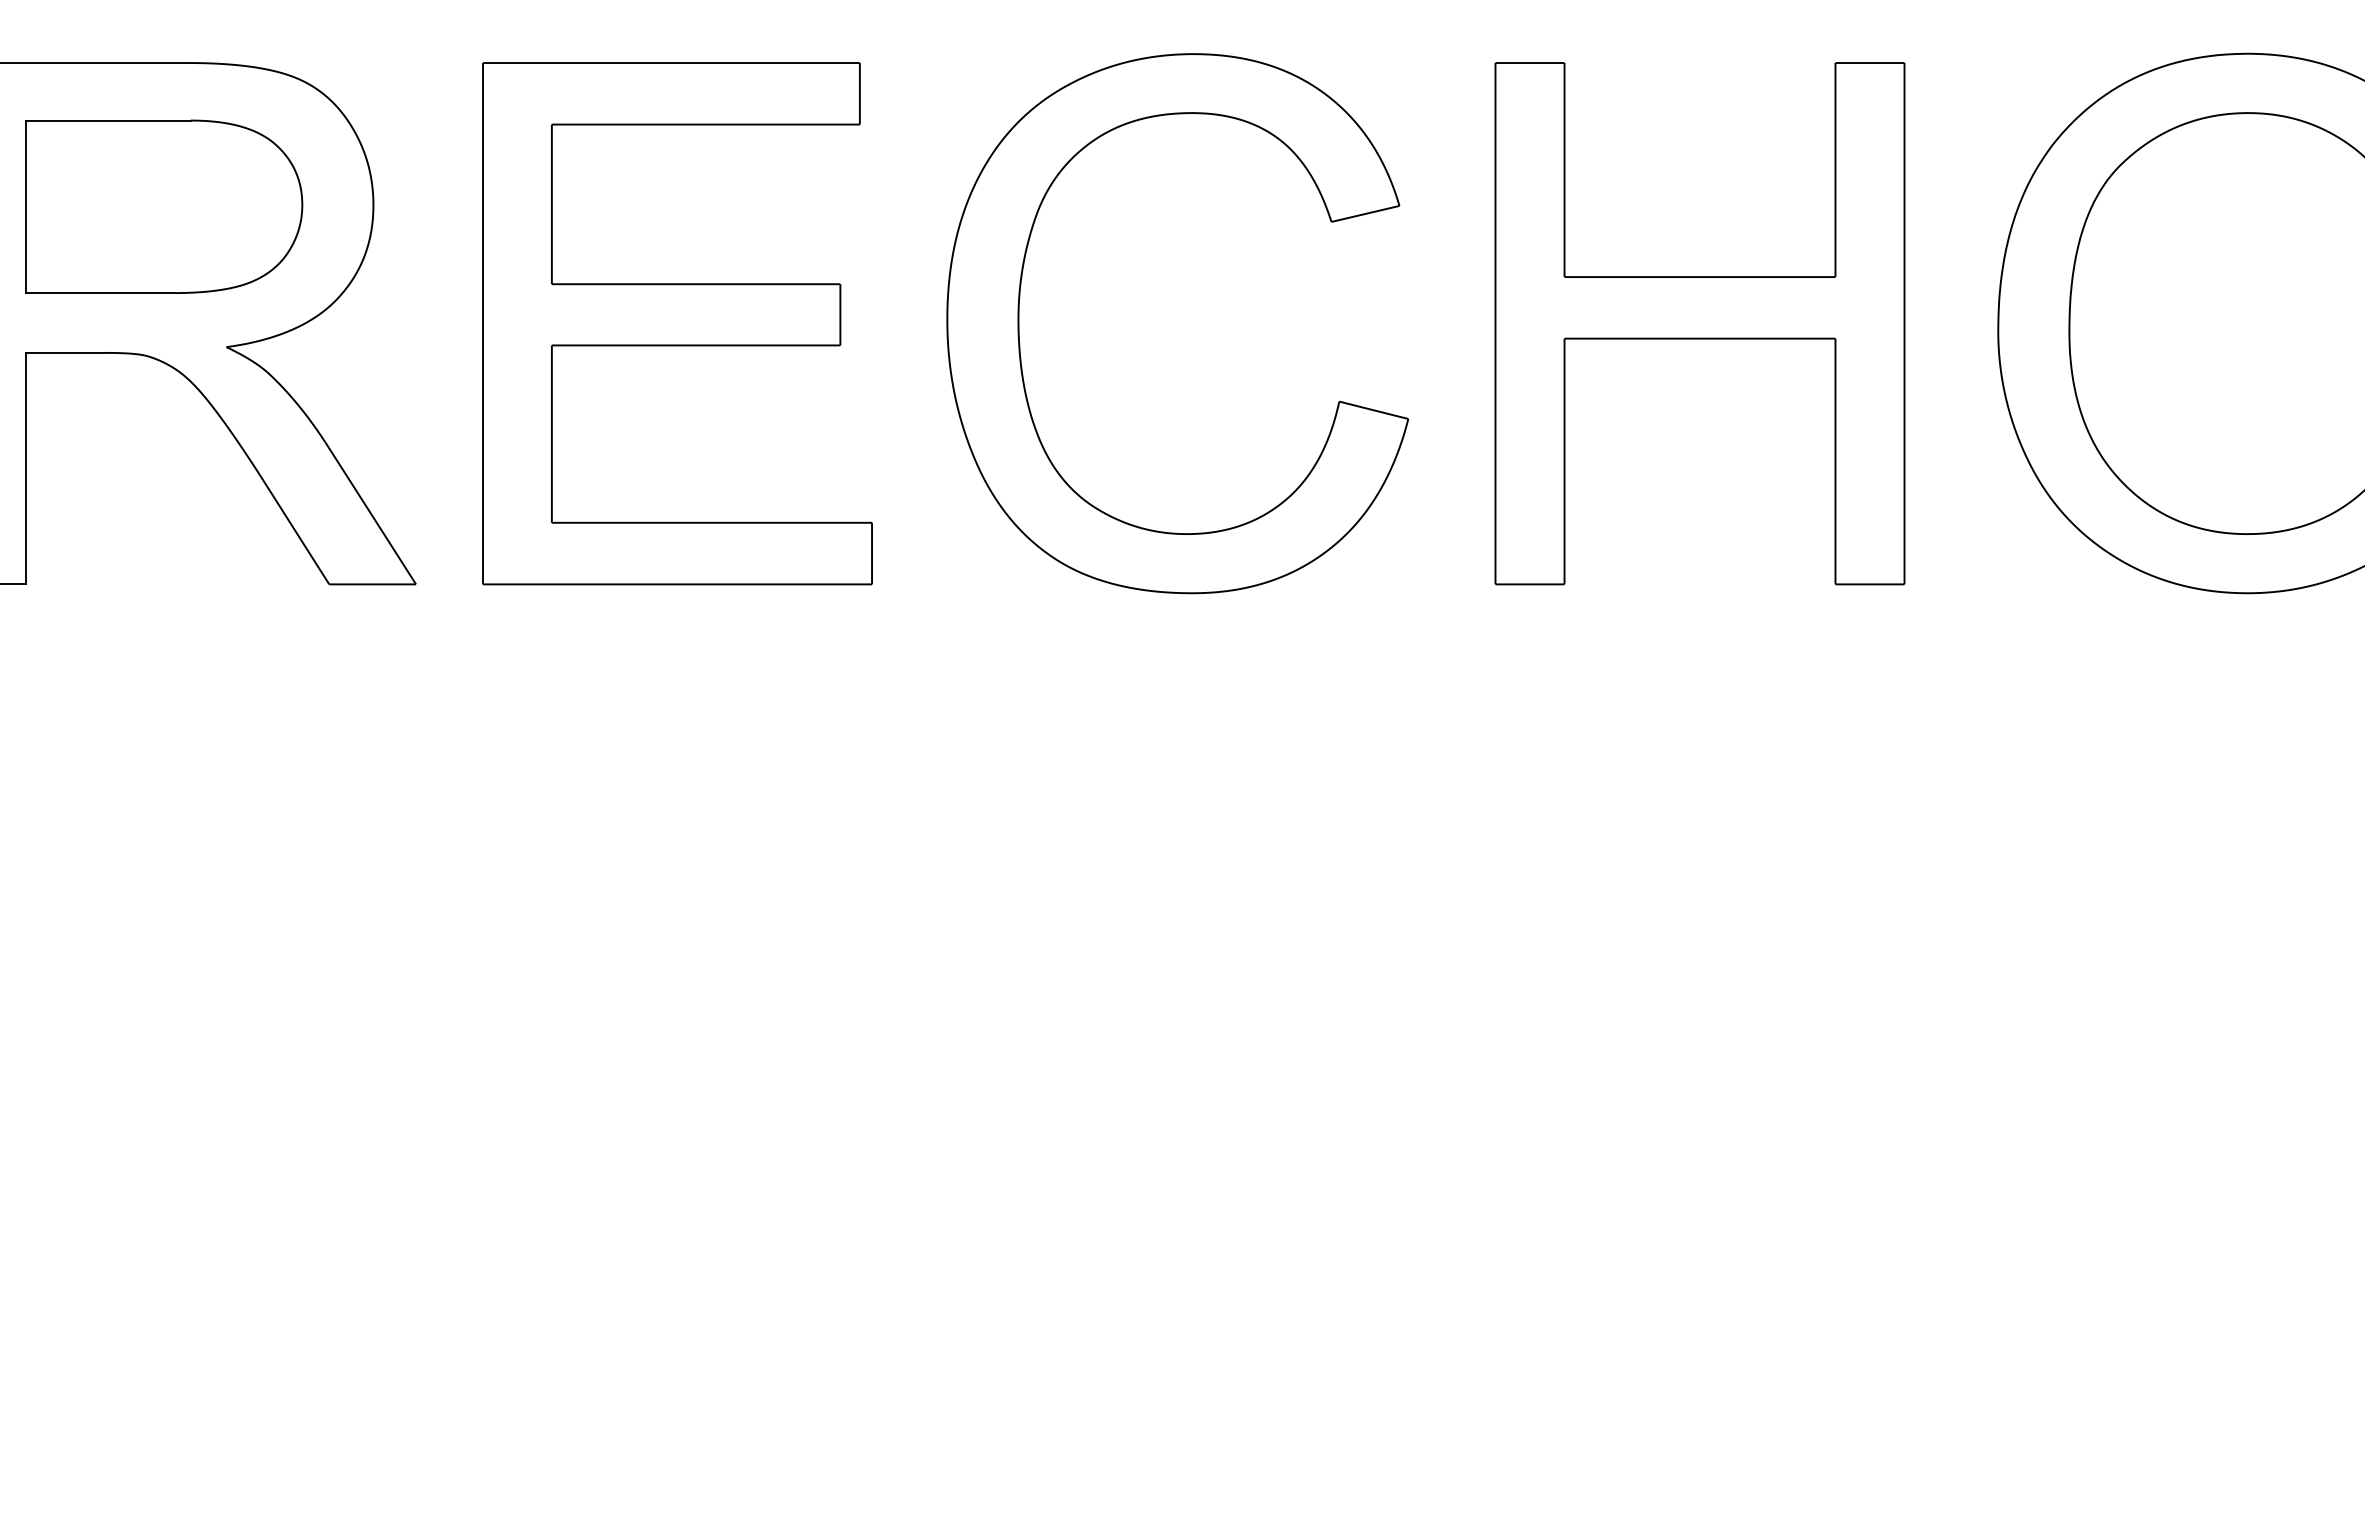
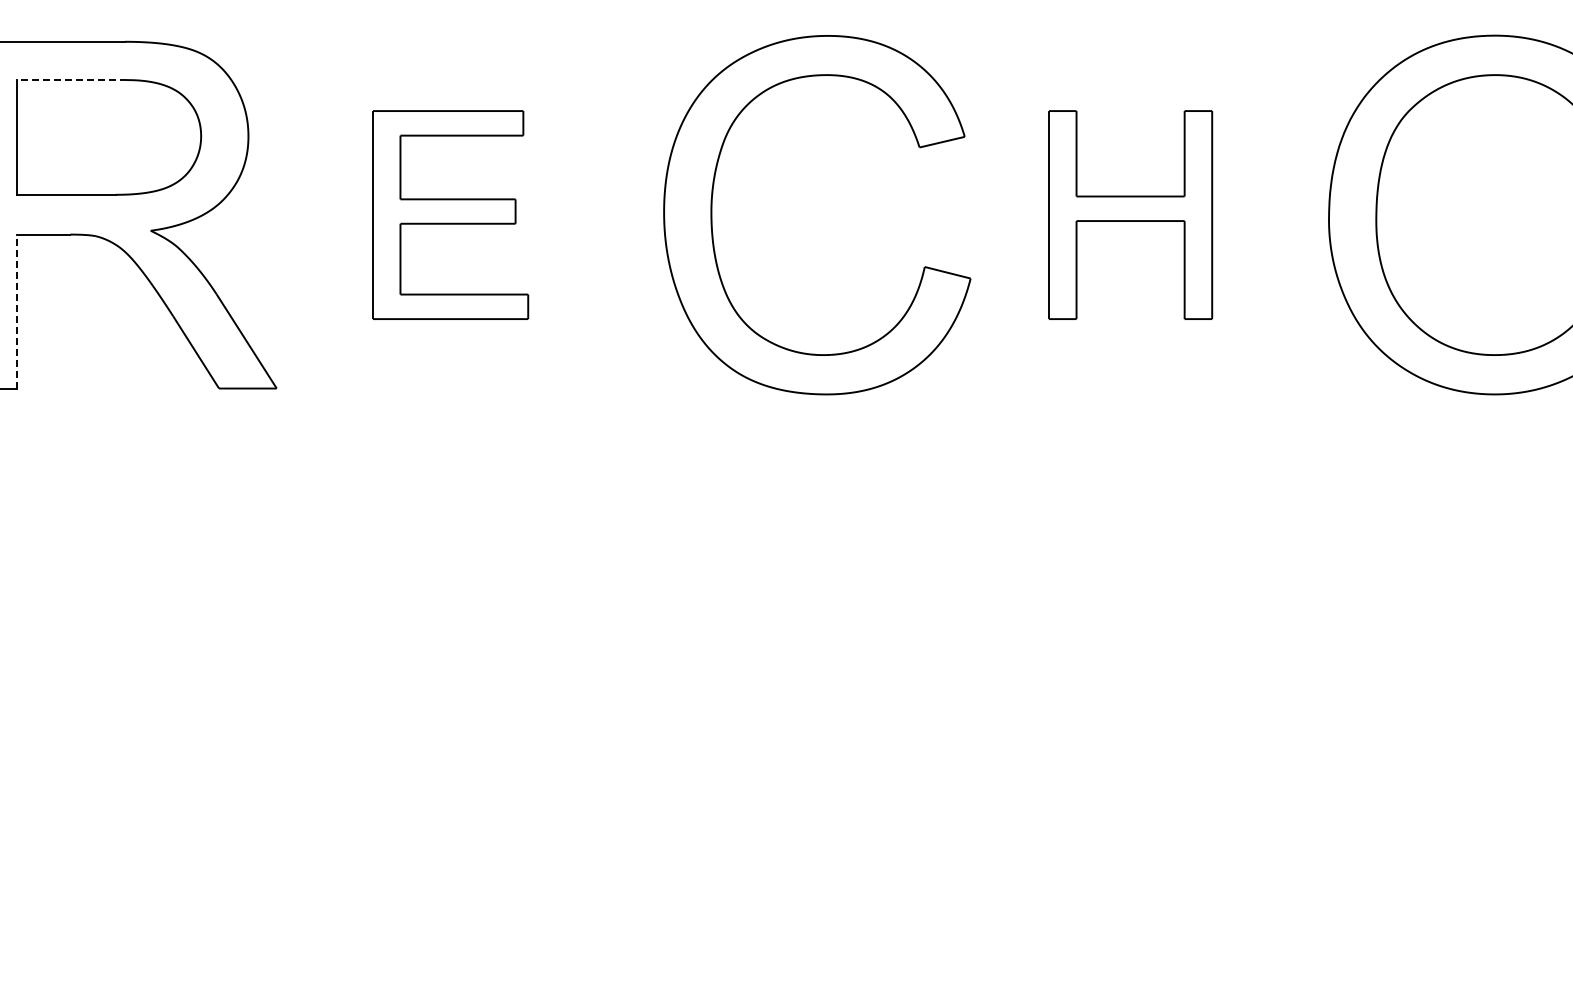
line: (108, 121) -> (72, 80), solid -> dashed
part: (677, 322) -> (450, 214), size x0.6
part: (1699, 322) -> (1130, 214), size x0.6
part: (1020, 324) -> (712, 215), moved
line: (26, 468) -> (17, 311), solid -> dashed

